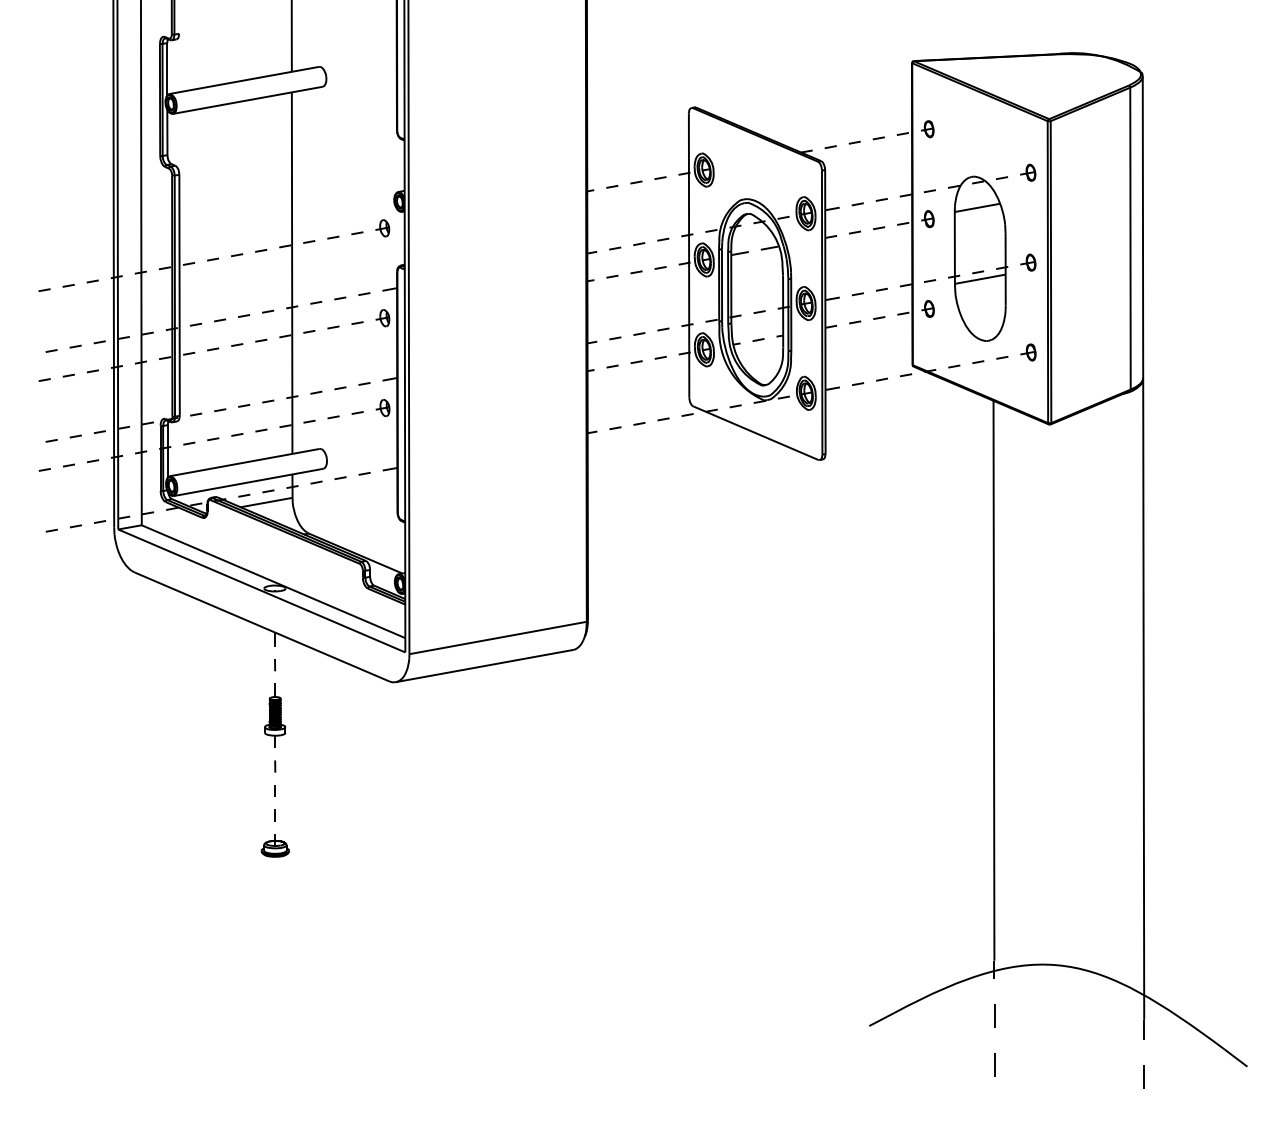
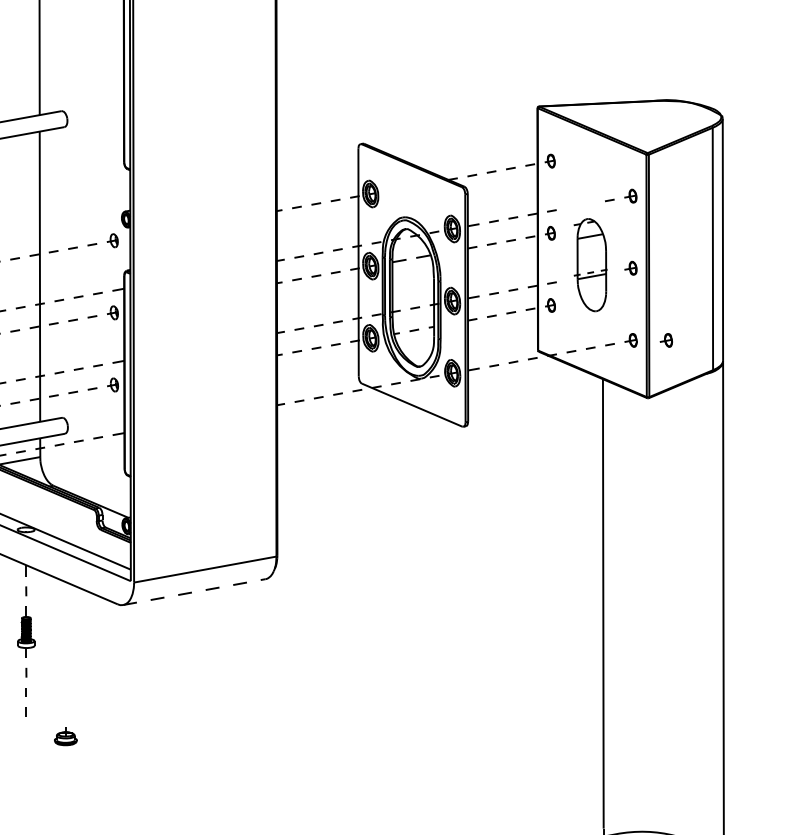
part: (978, 258) -> (590, 264), size x0.7
part: (1072, 352) -> (666, 340), added
line: (484, 665) -> (194, 591), solid -> dashed
part: (274, 845) -> (65, 736), moved

